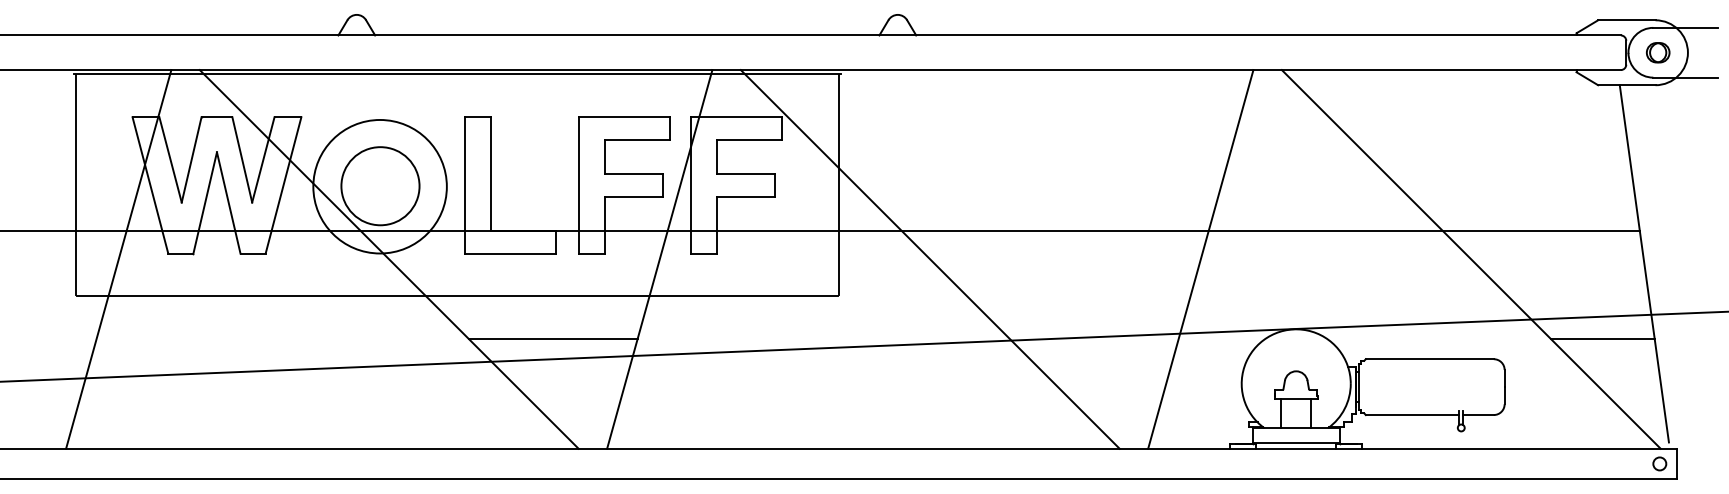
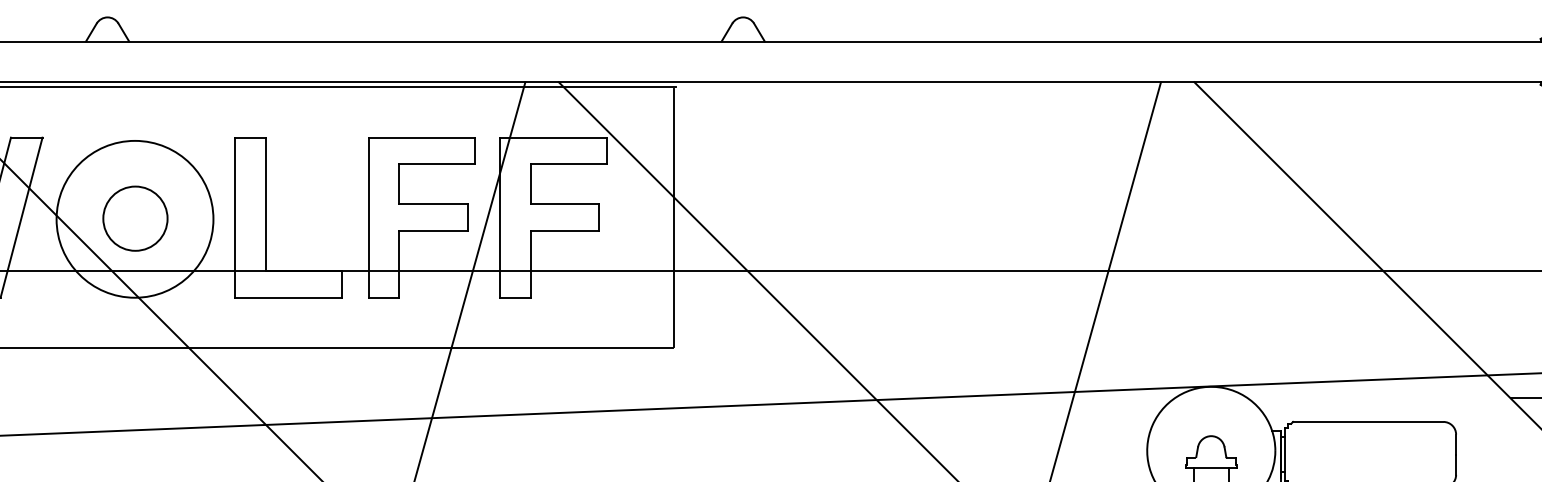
circle: (380, 186) -> (135, 219), size x0.7
line: (552, 339) -> (337, 398), removed

